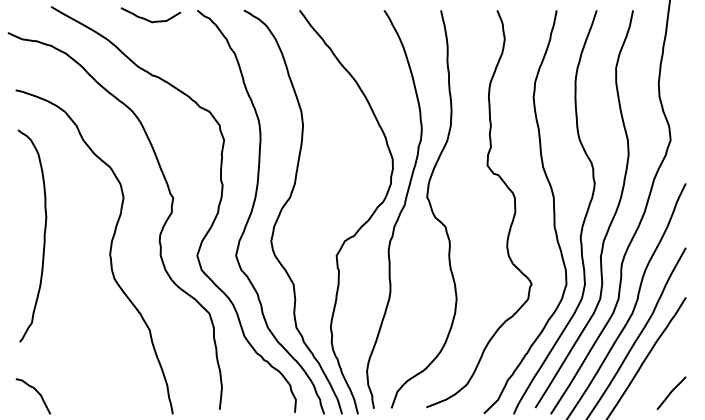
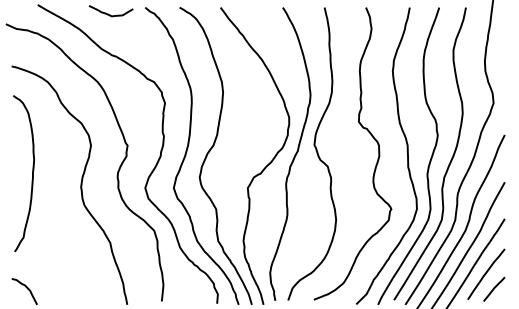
curve: (660, 371) -> (486, 273), added

